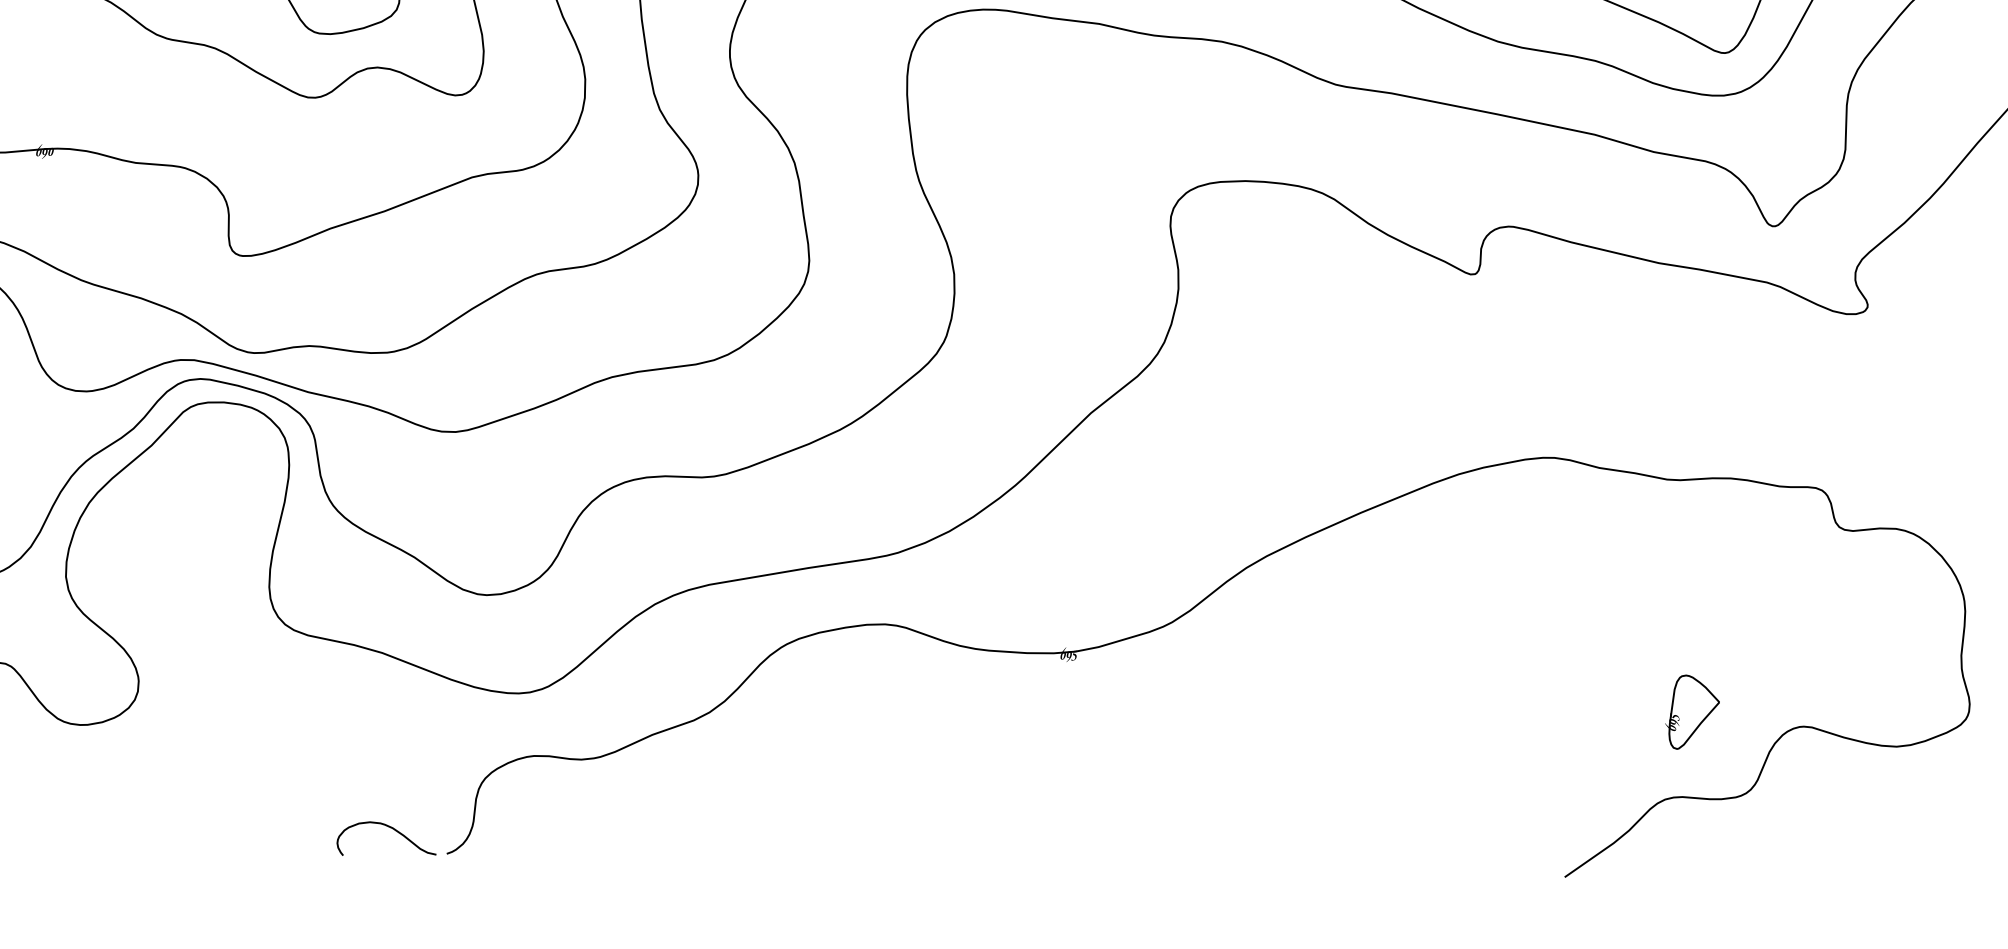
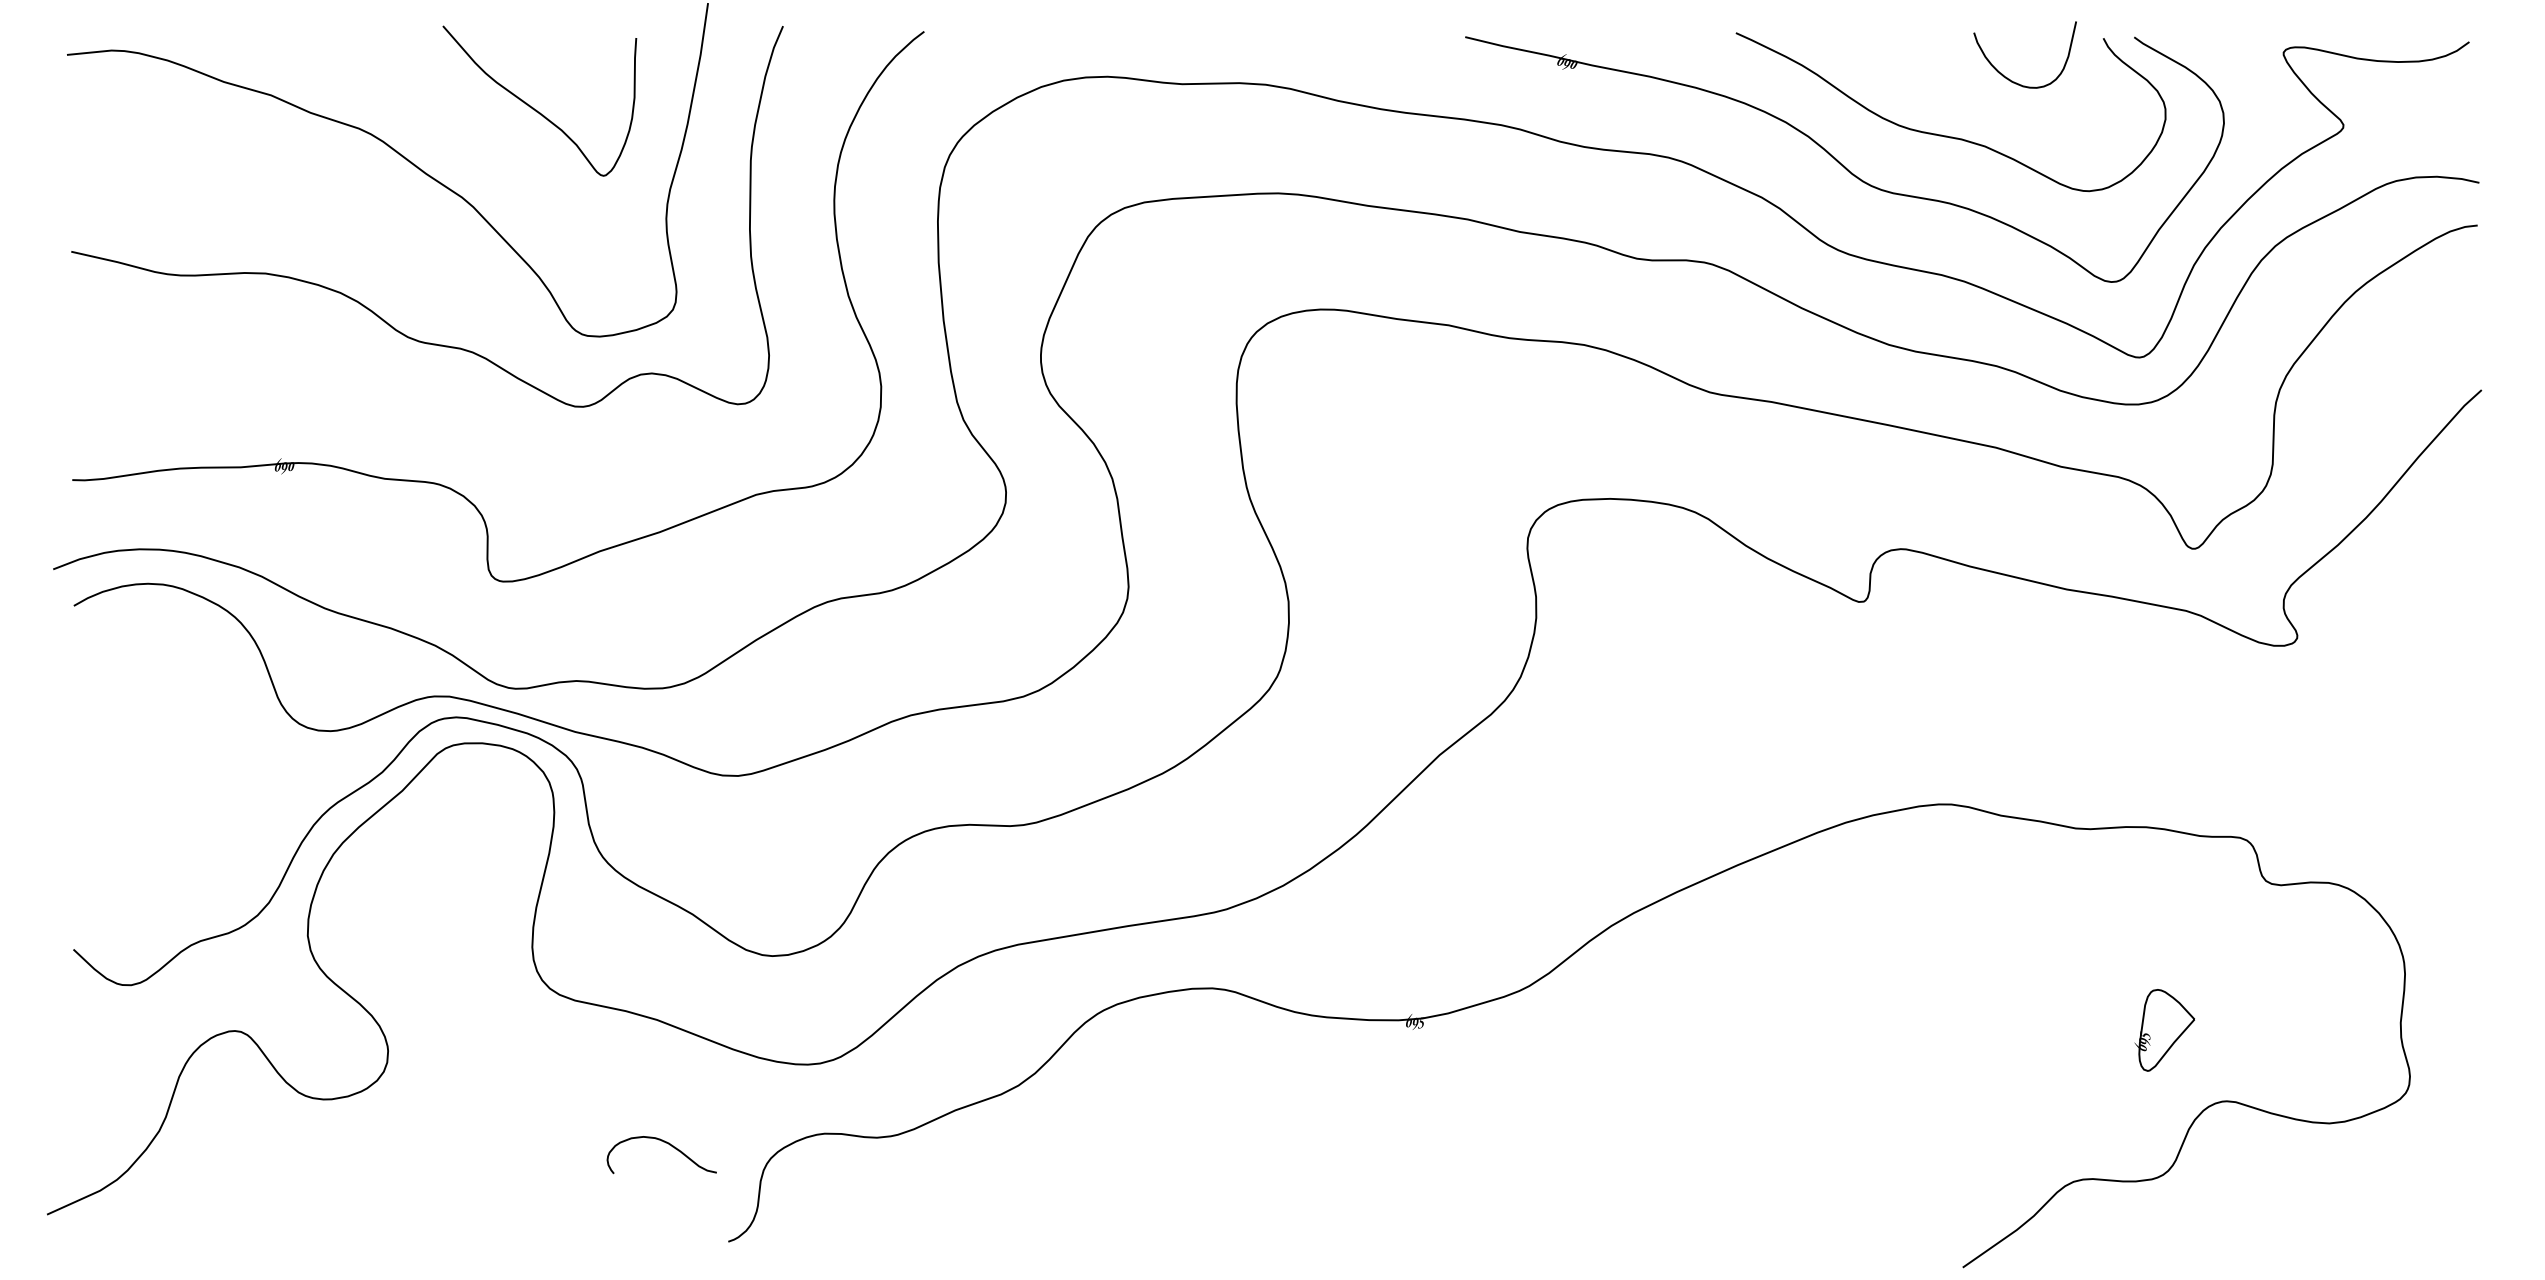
part: (1692, 712) -> (2164, 1030), moved
curve: (393, 830) -> (669, 1145), moved

